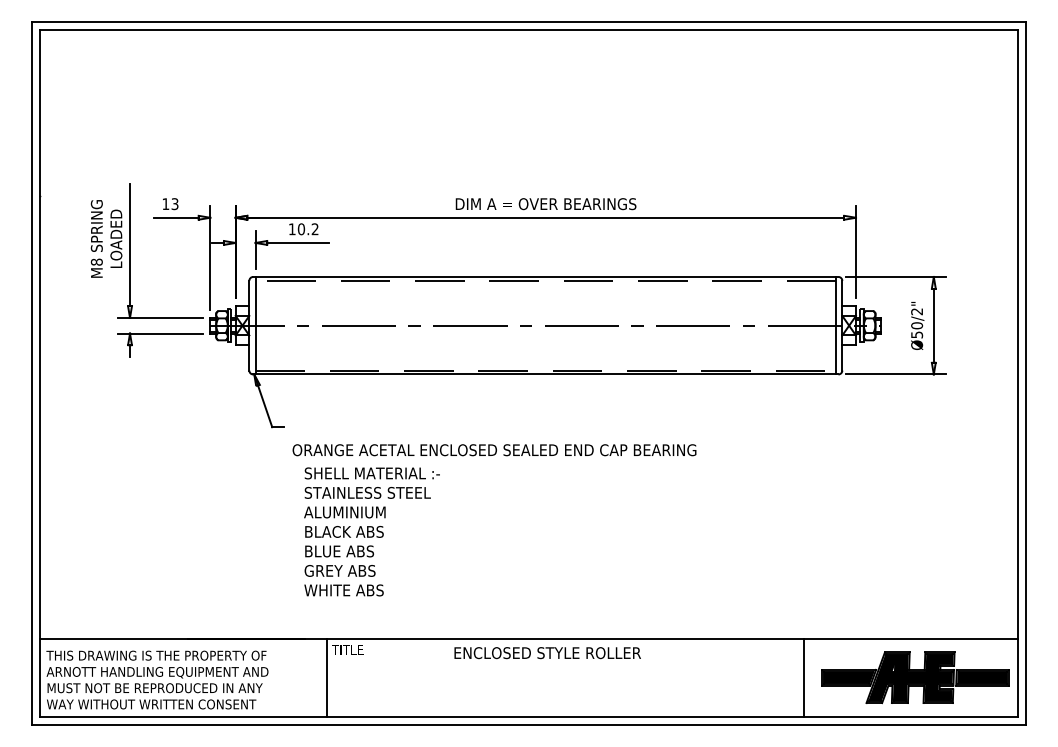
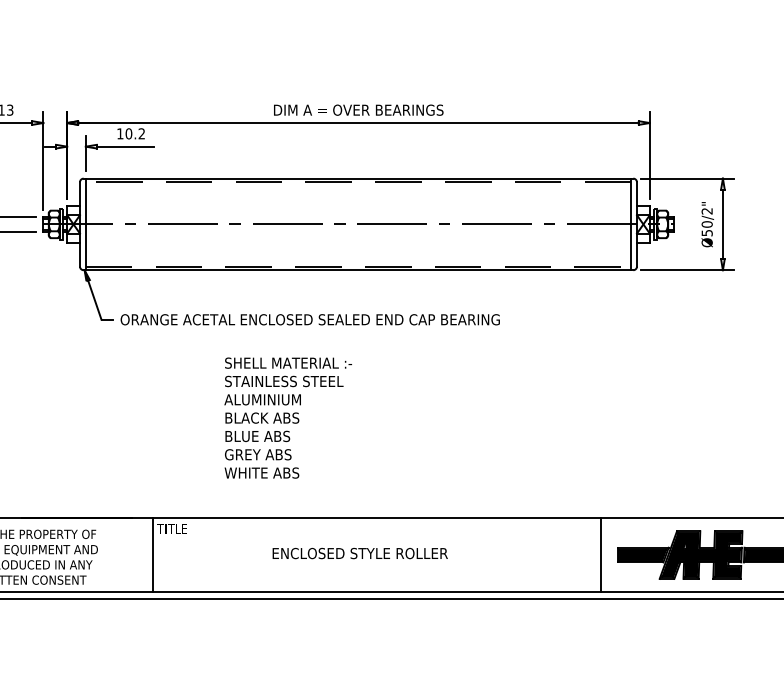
text: (494, 450) -> (310, 320), moved
text: (371, 531) -> (287, 417), moved
text: (547, 653) -> (360, 553), moved

